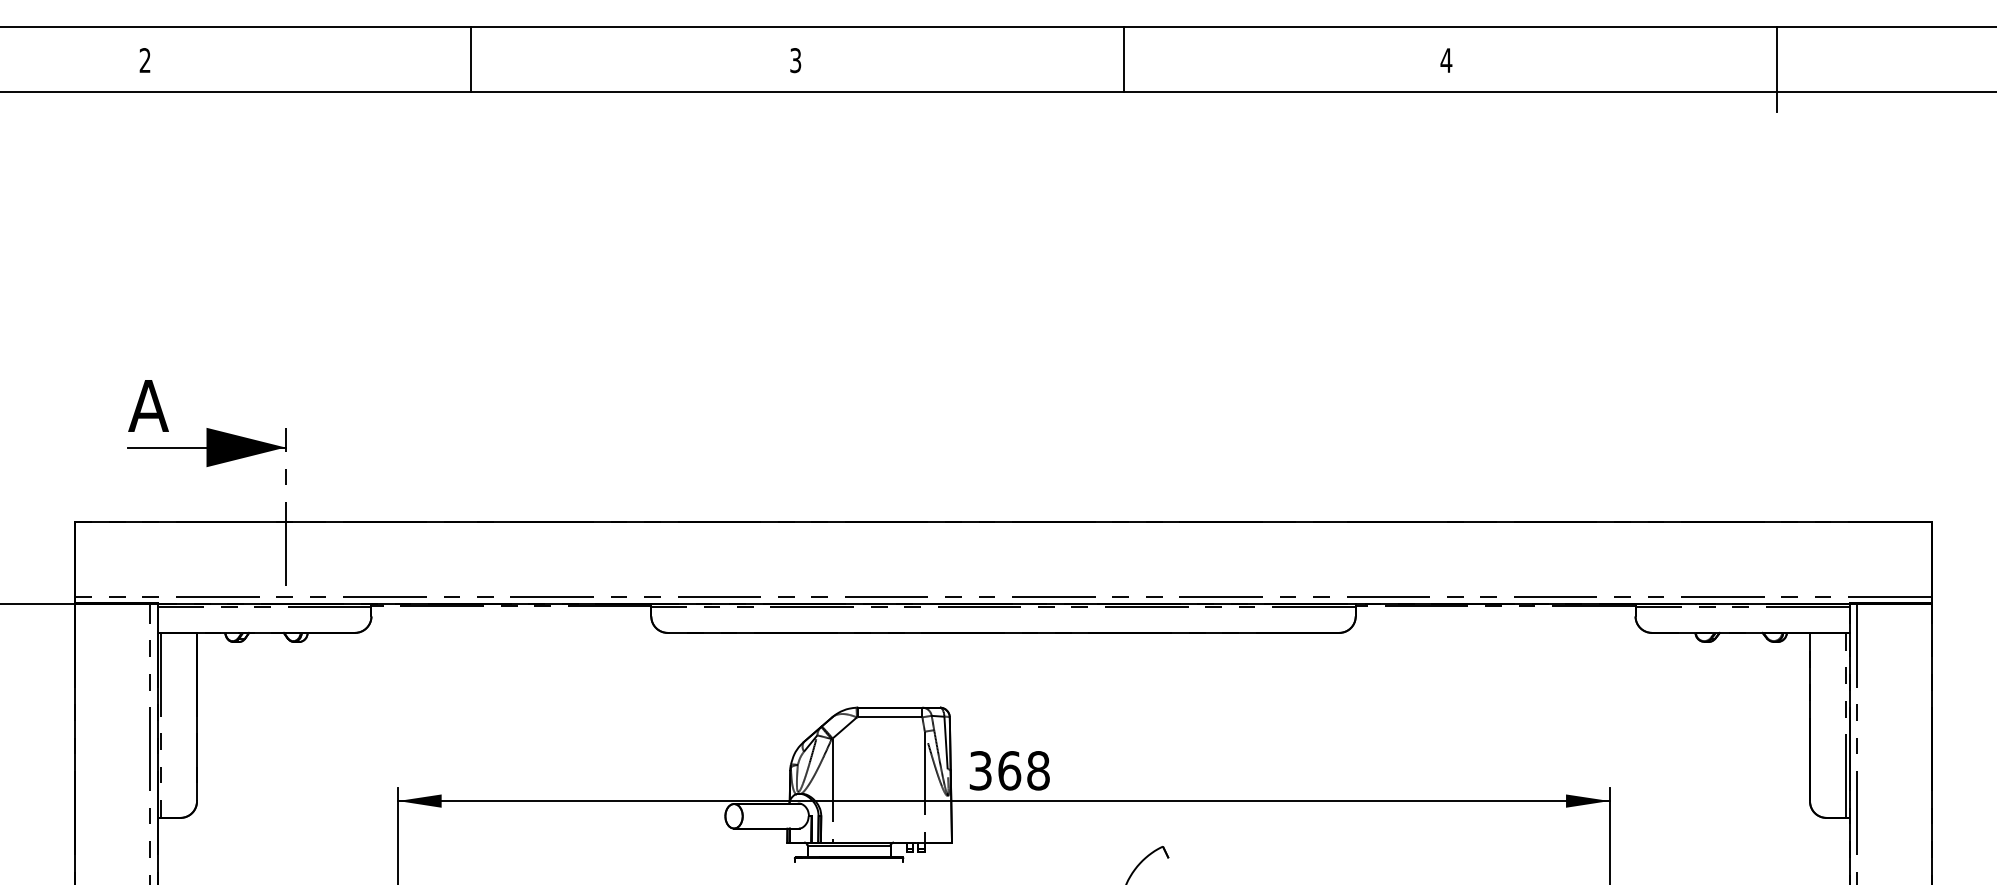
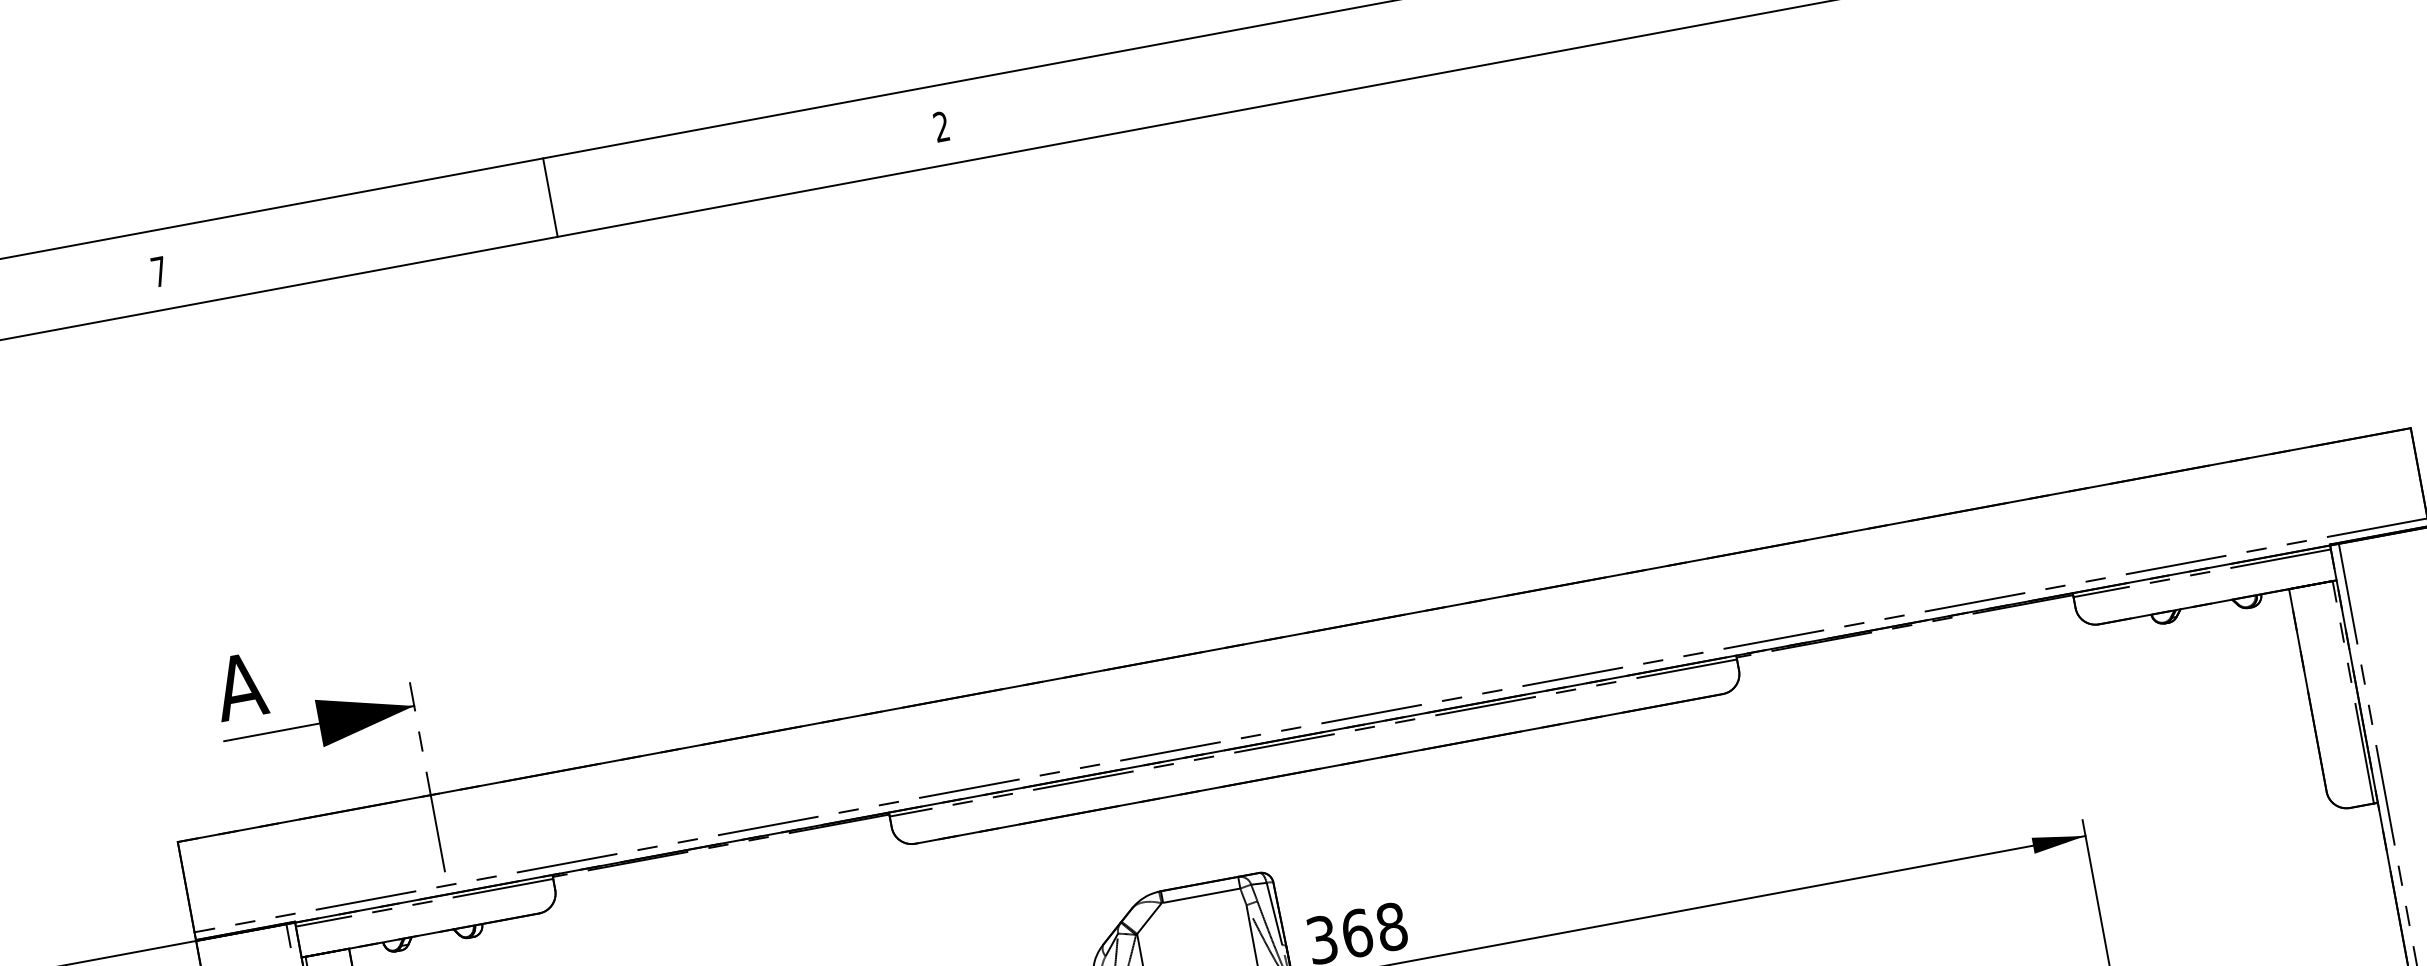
line: (1123, 58) -> (1335, 51), removed
text: (144, 60) -> (158, 271), 2 -> 7
text: (795, 60) -> (941, 126), 3 -> 2

